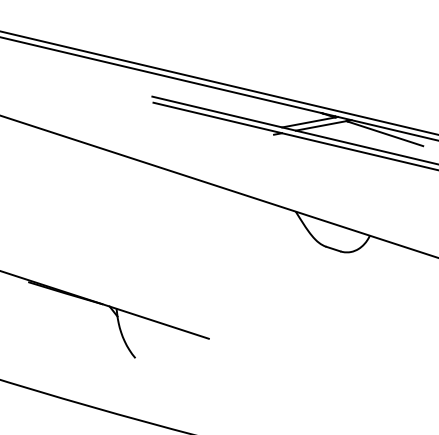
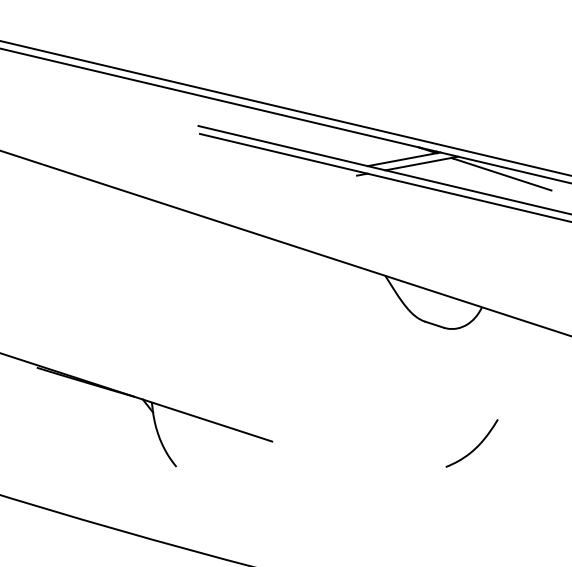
curve: (365, 342) -> (476, 446), added

